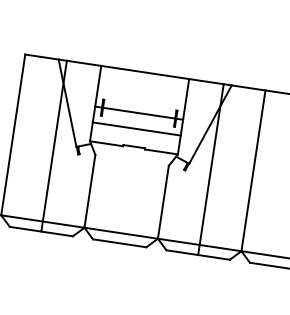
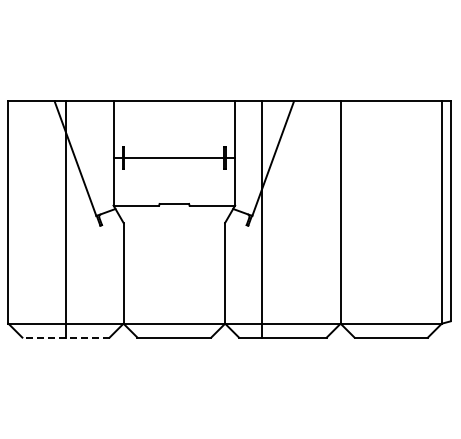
line: (136, 128) -> (174, 179), removed
line: (210, 169) -> (261, 219), moved
line: (41, 231) -> (66, 337), solid -> dashed

